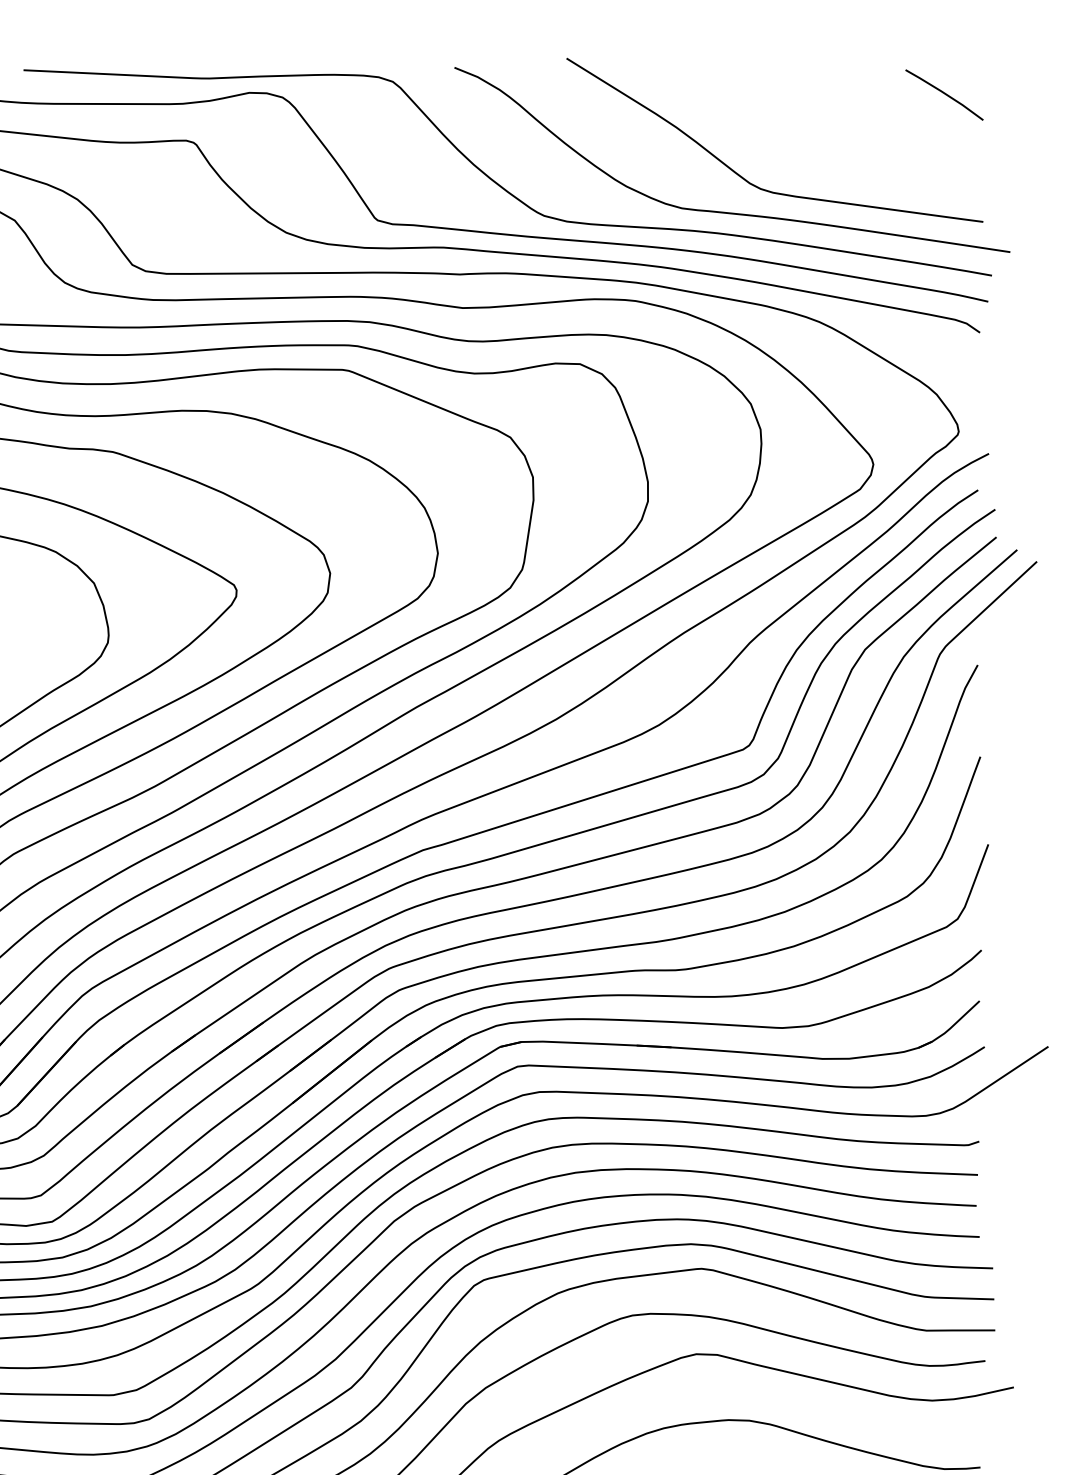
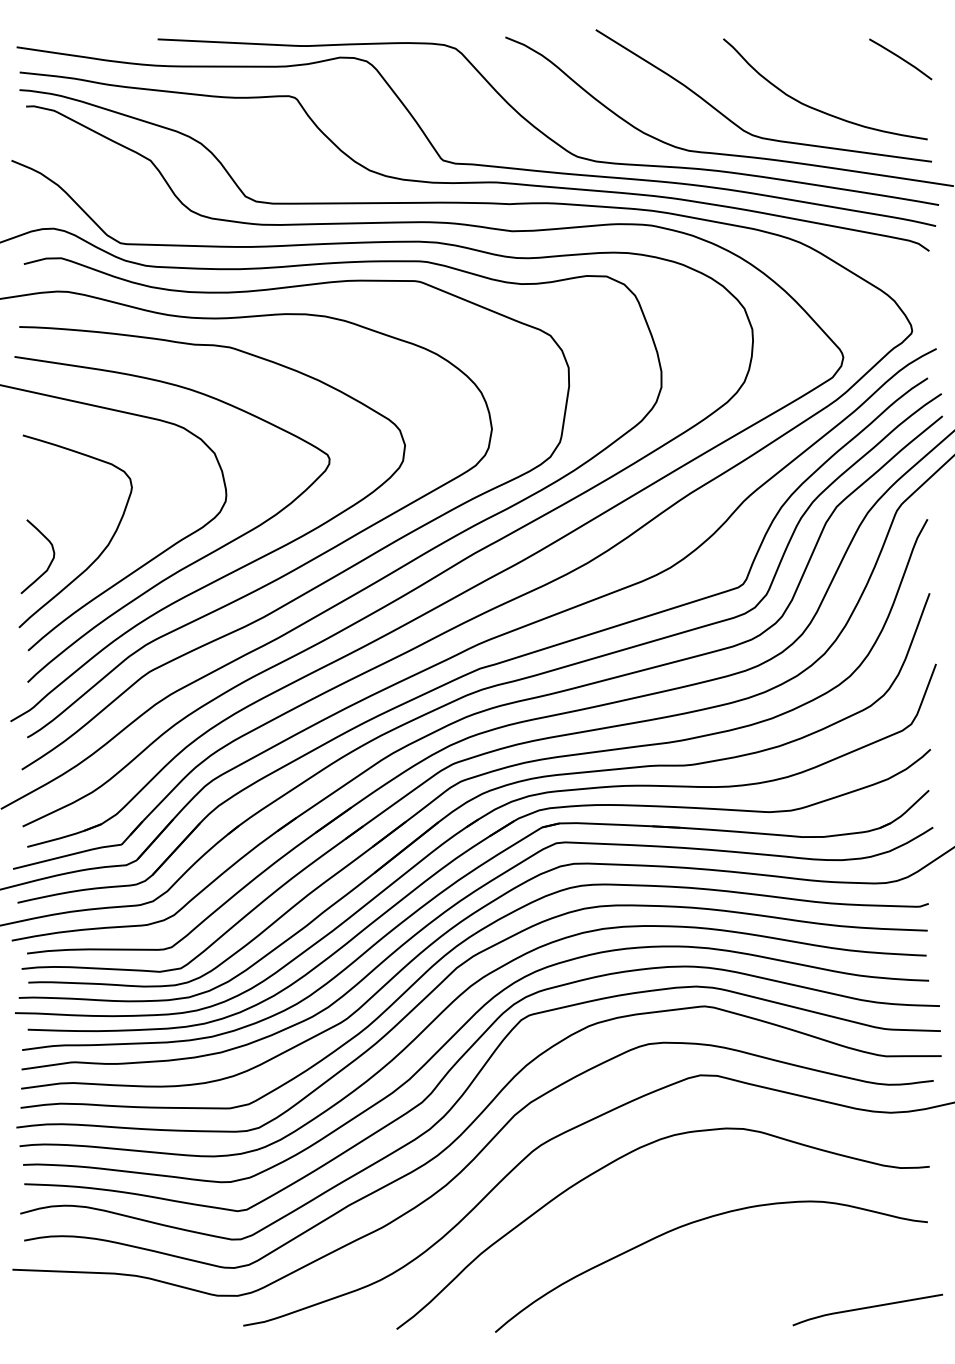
curve: (843, 157) -> (819, 109), added

